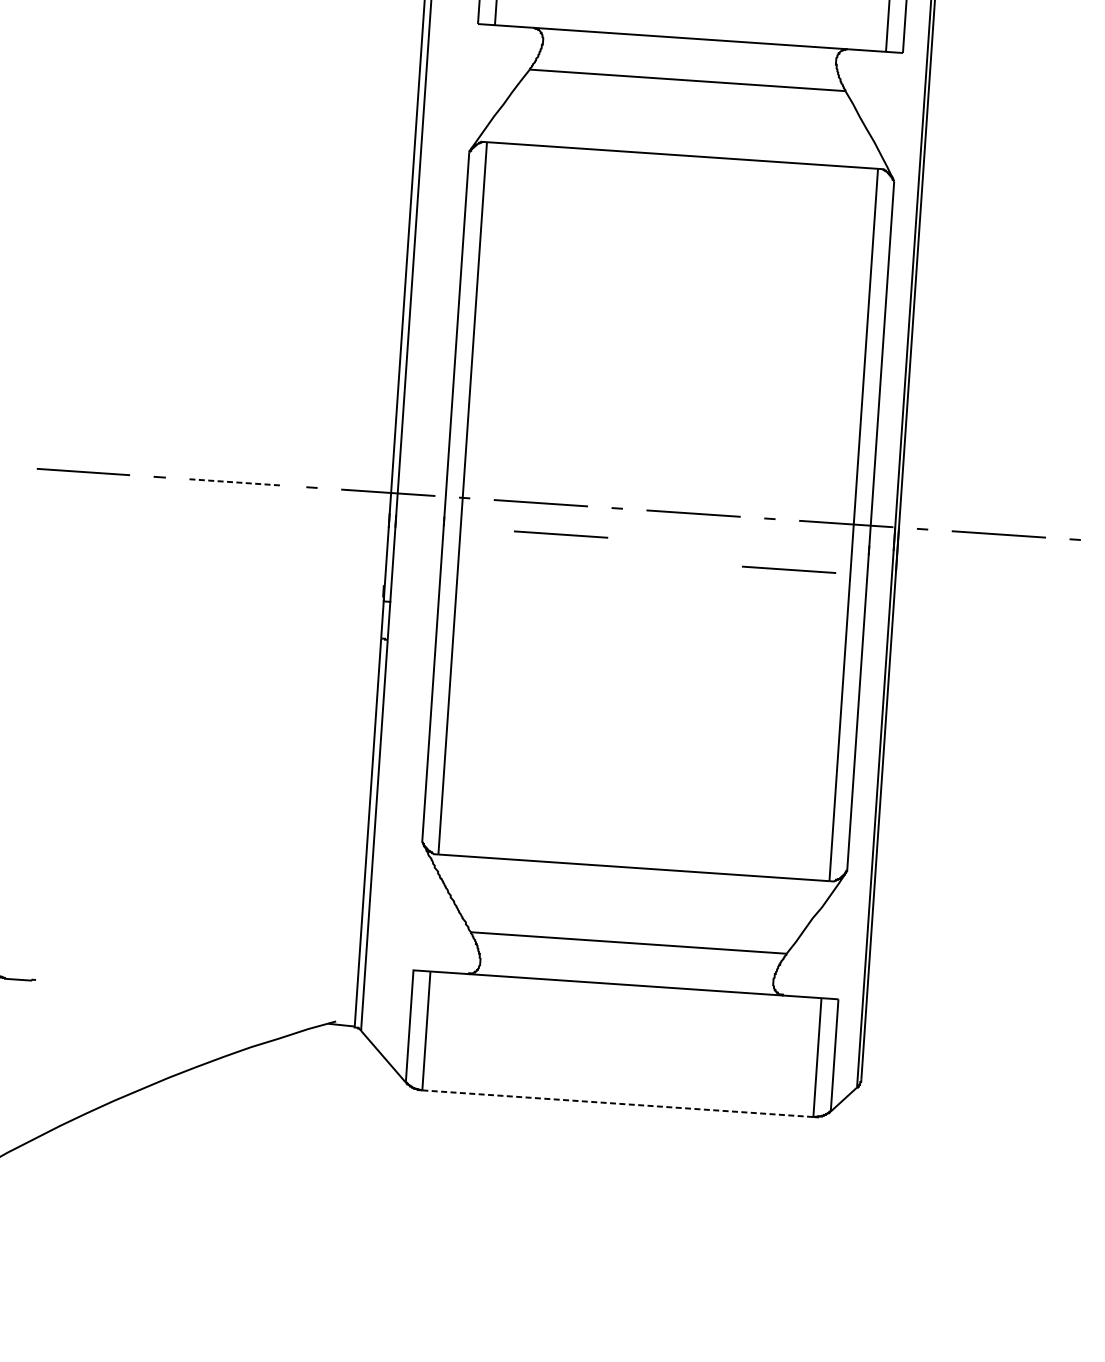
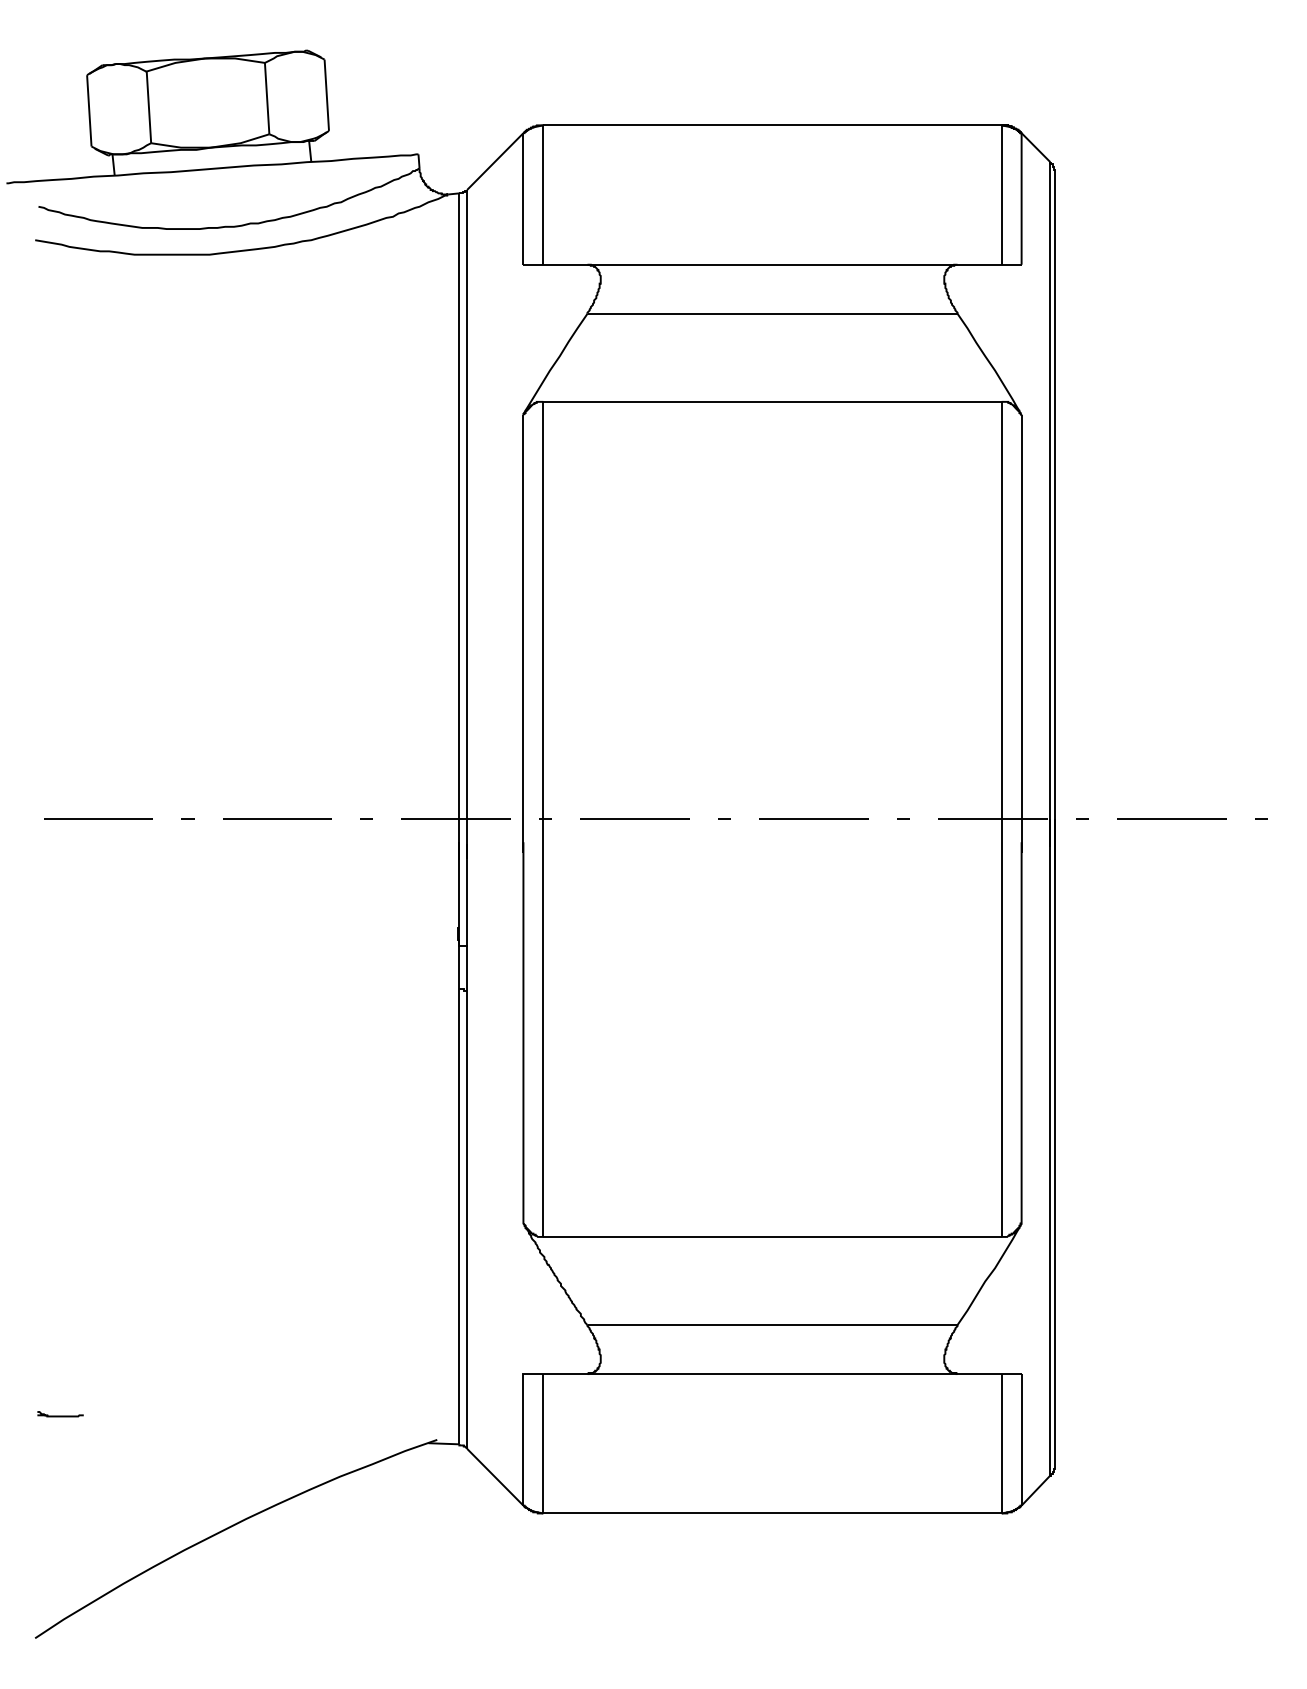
line: (236, 482) -> (277, 818), dashed -> solid
line: (560, 534) -> (660, 853), removed
line: (788, 569) -> (929, 876), removed
line: (618, 1103) -> (773, 1513), dashed -> solid

